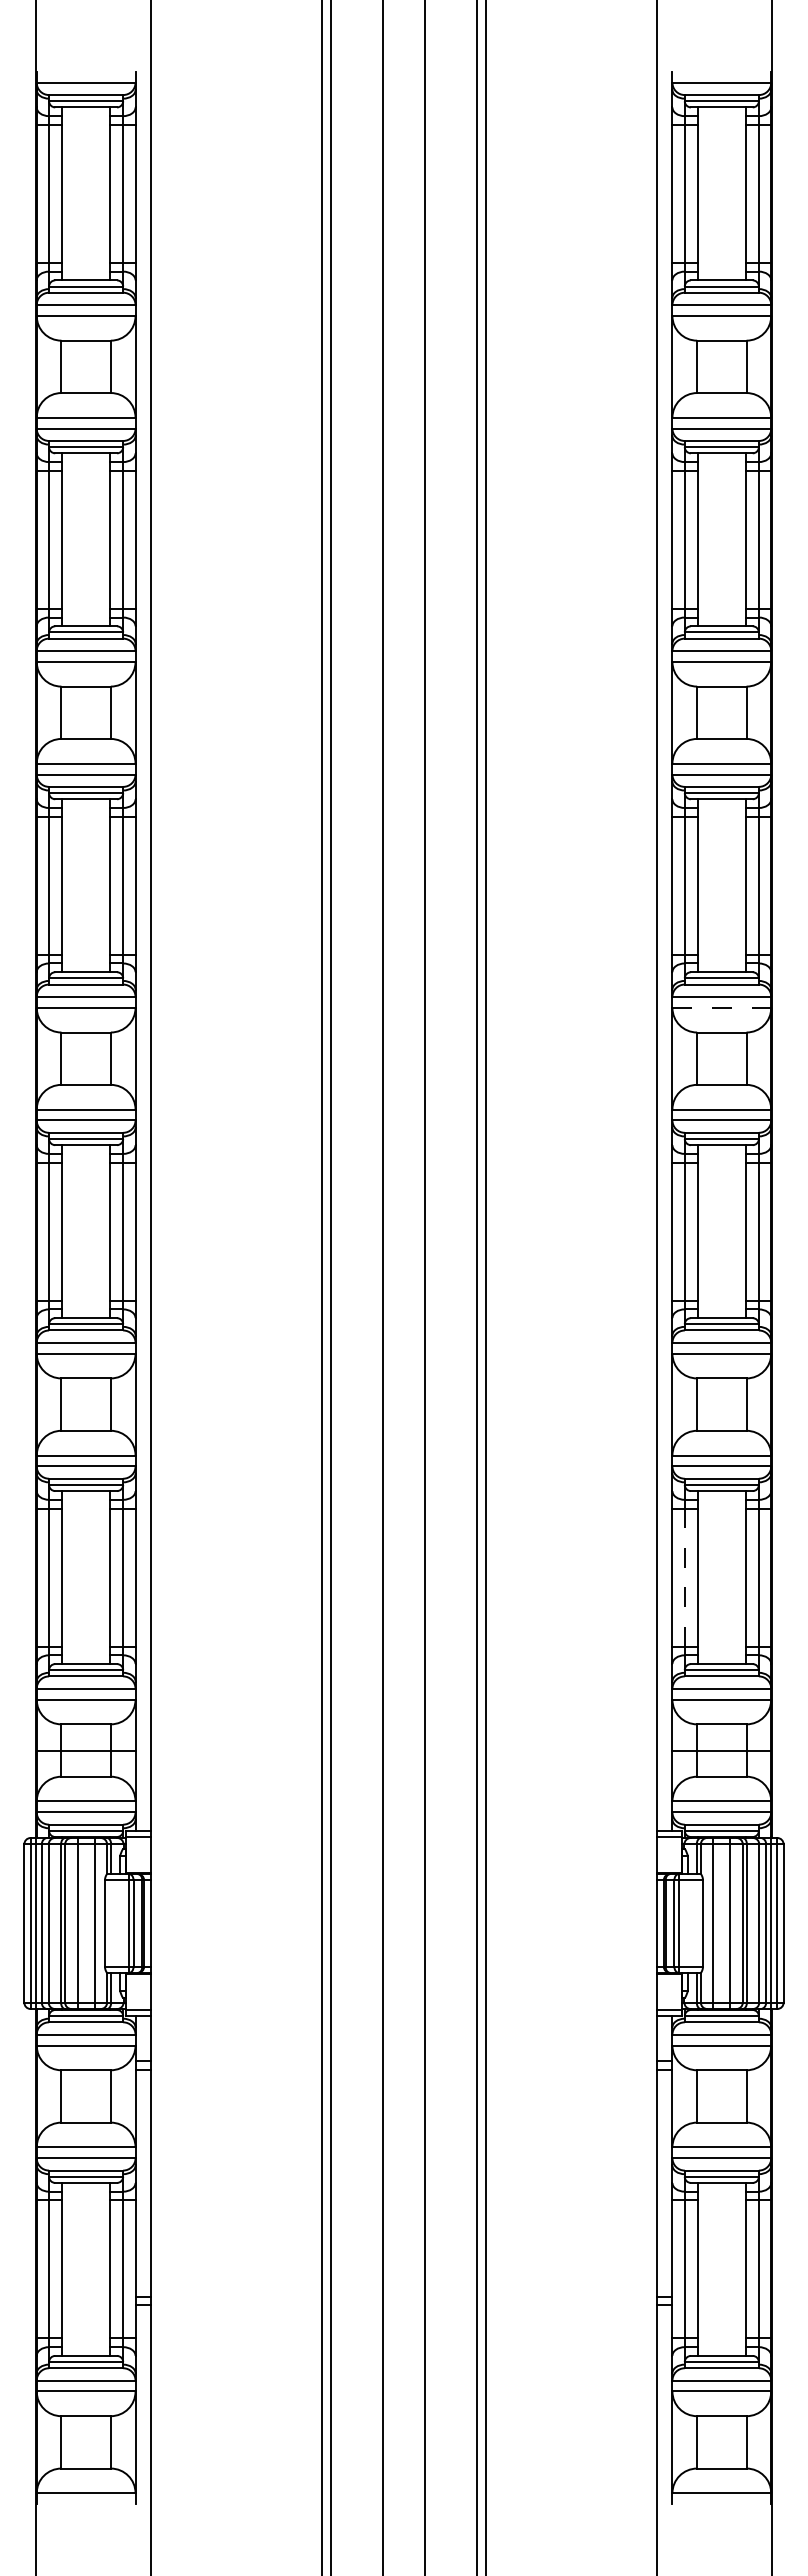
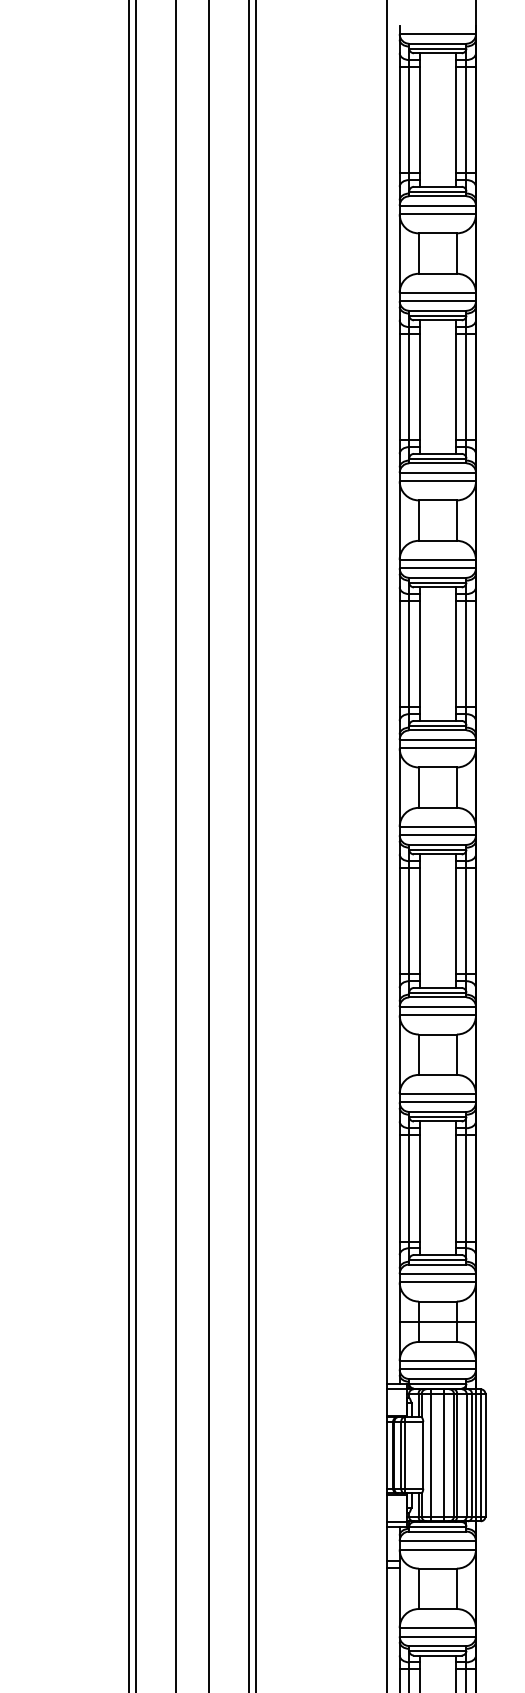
line: (722, 1007) -> (438, 748), dashed -> solid
line: (684, 1577) -> (409, 1188), dashed -> solid

